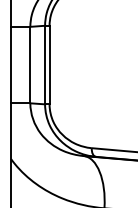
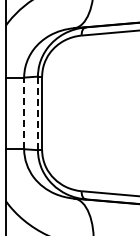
line: (30, 65) -> (24, 113), solid -> dashed
line: (44, 65) -> (37, 113), solid -> dashed

